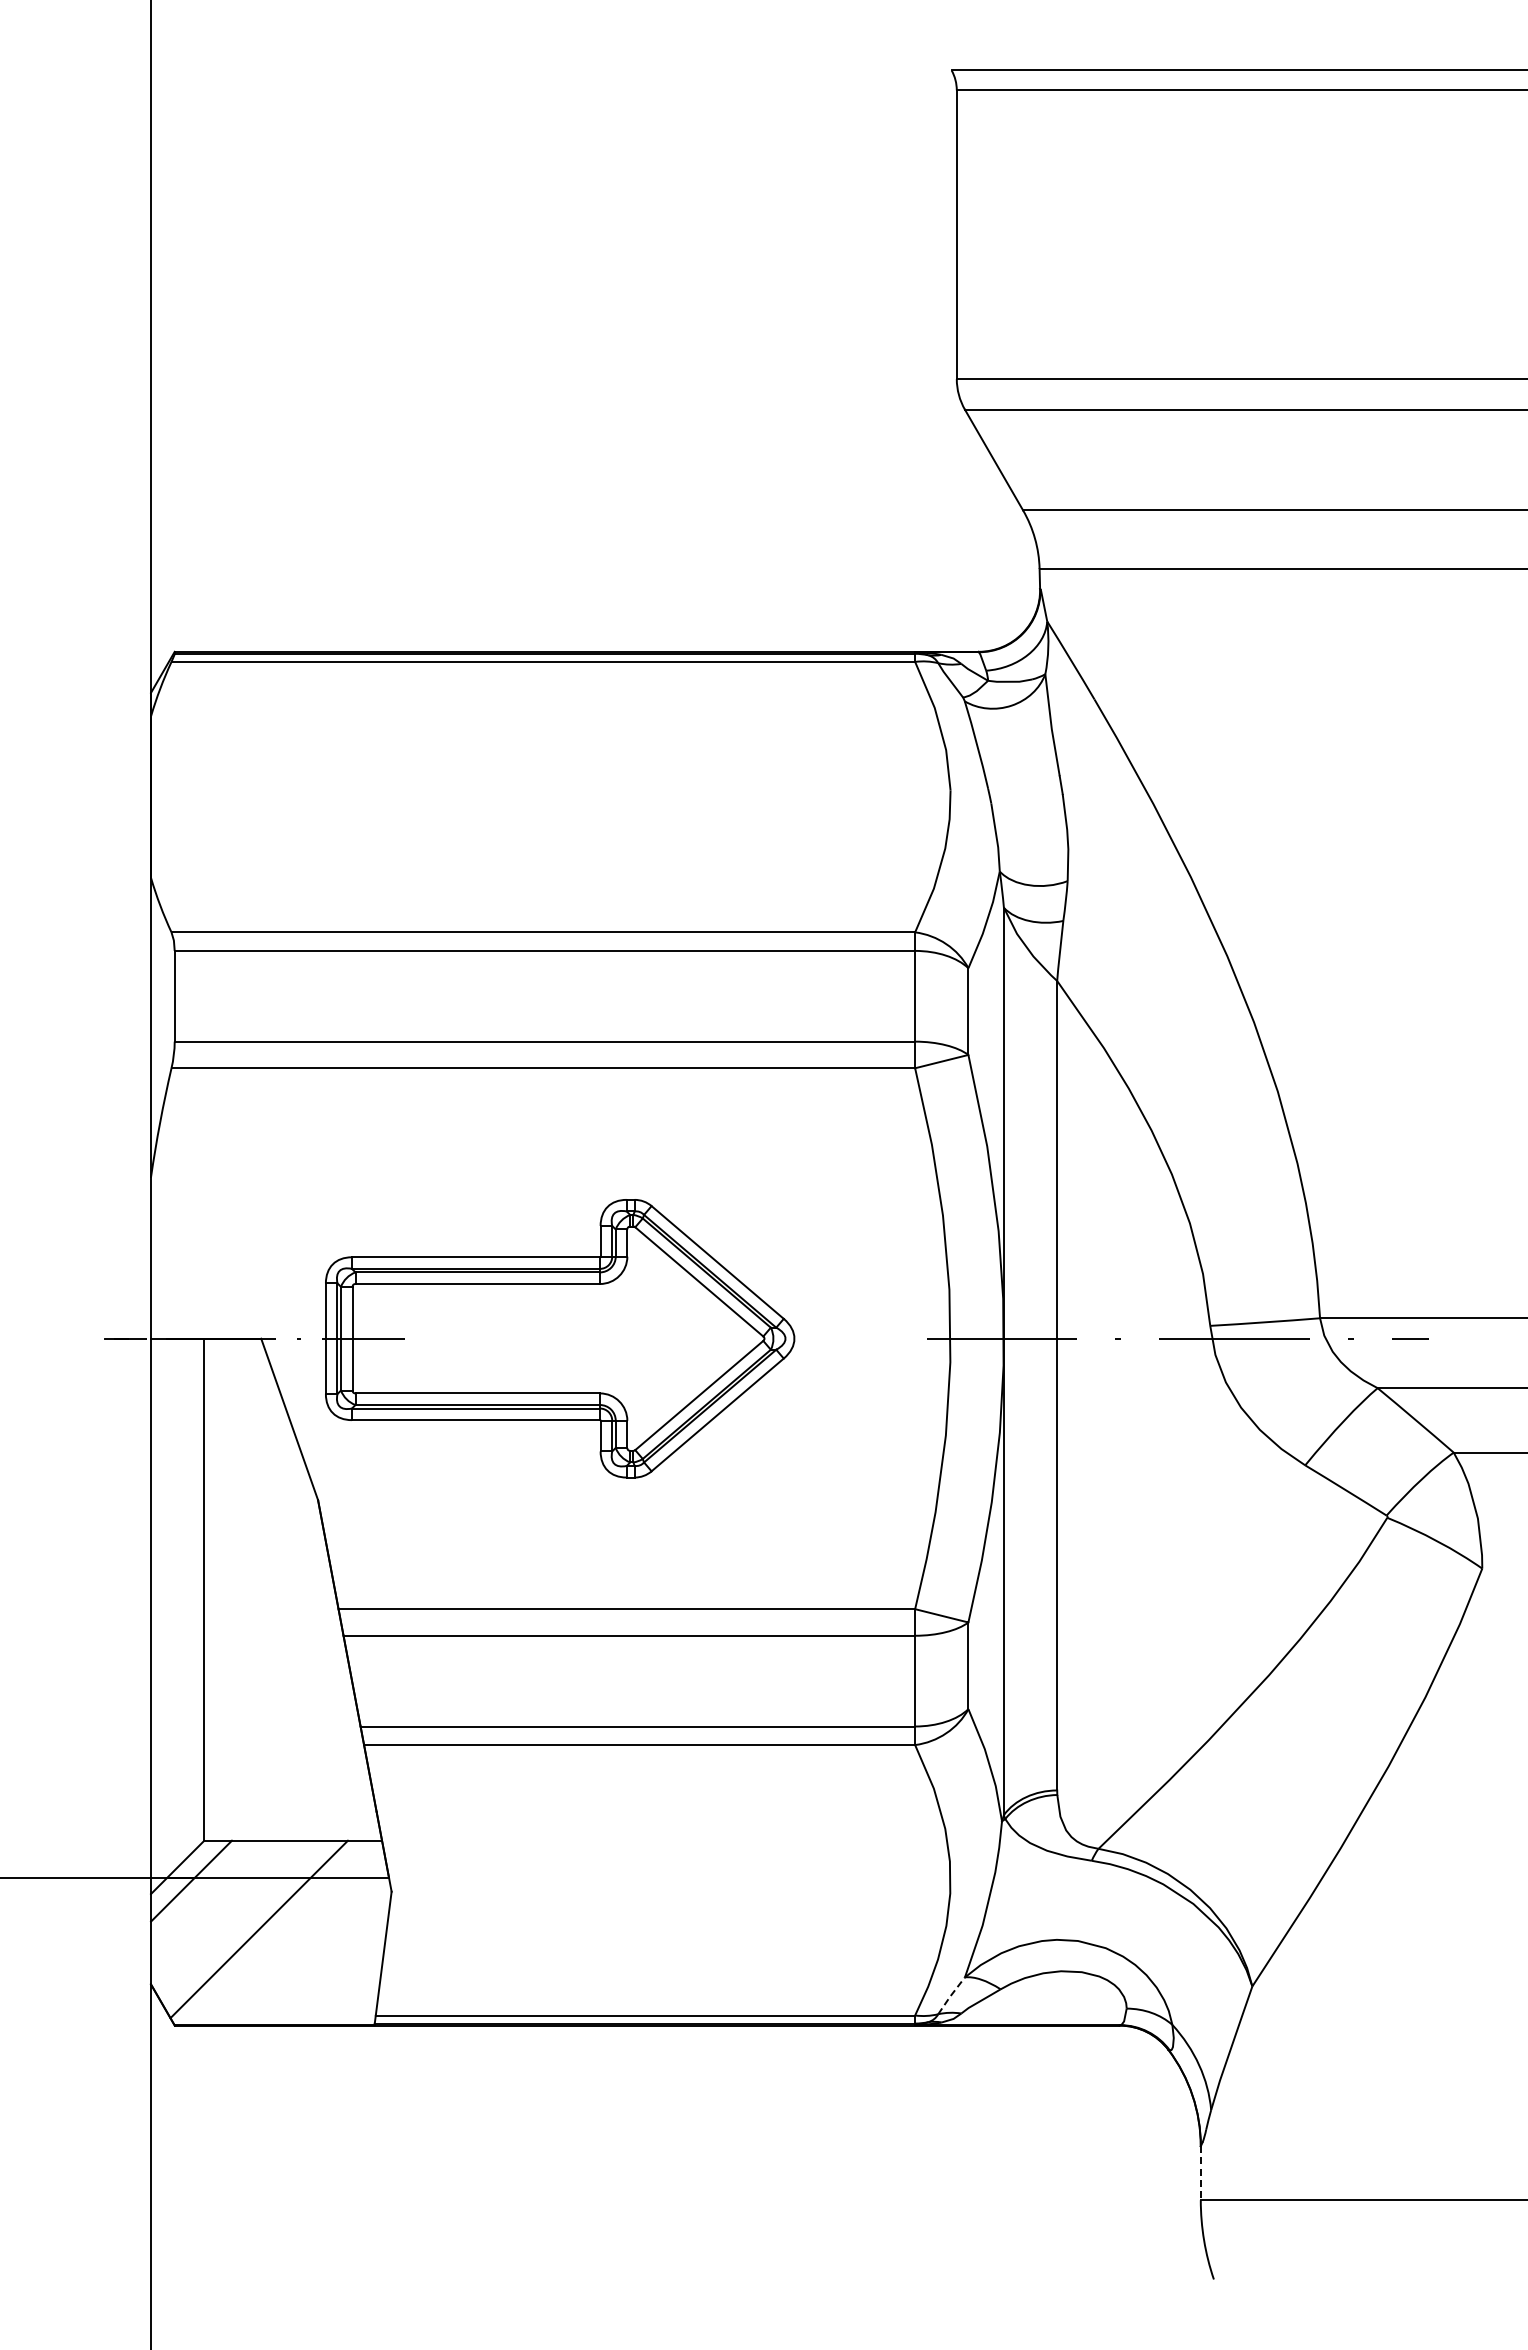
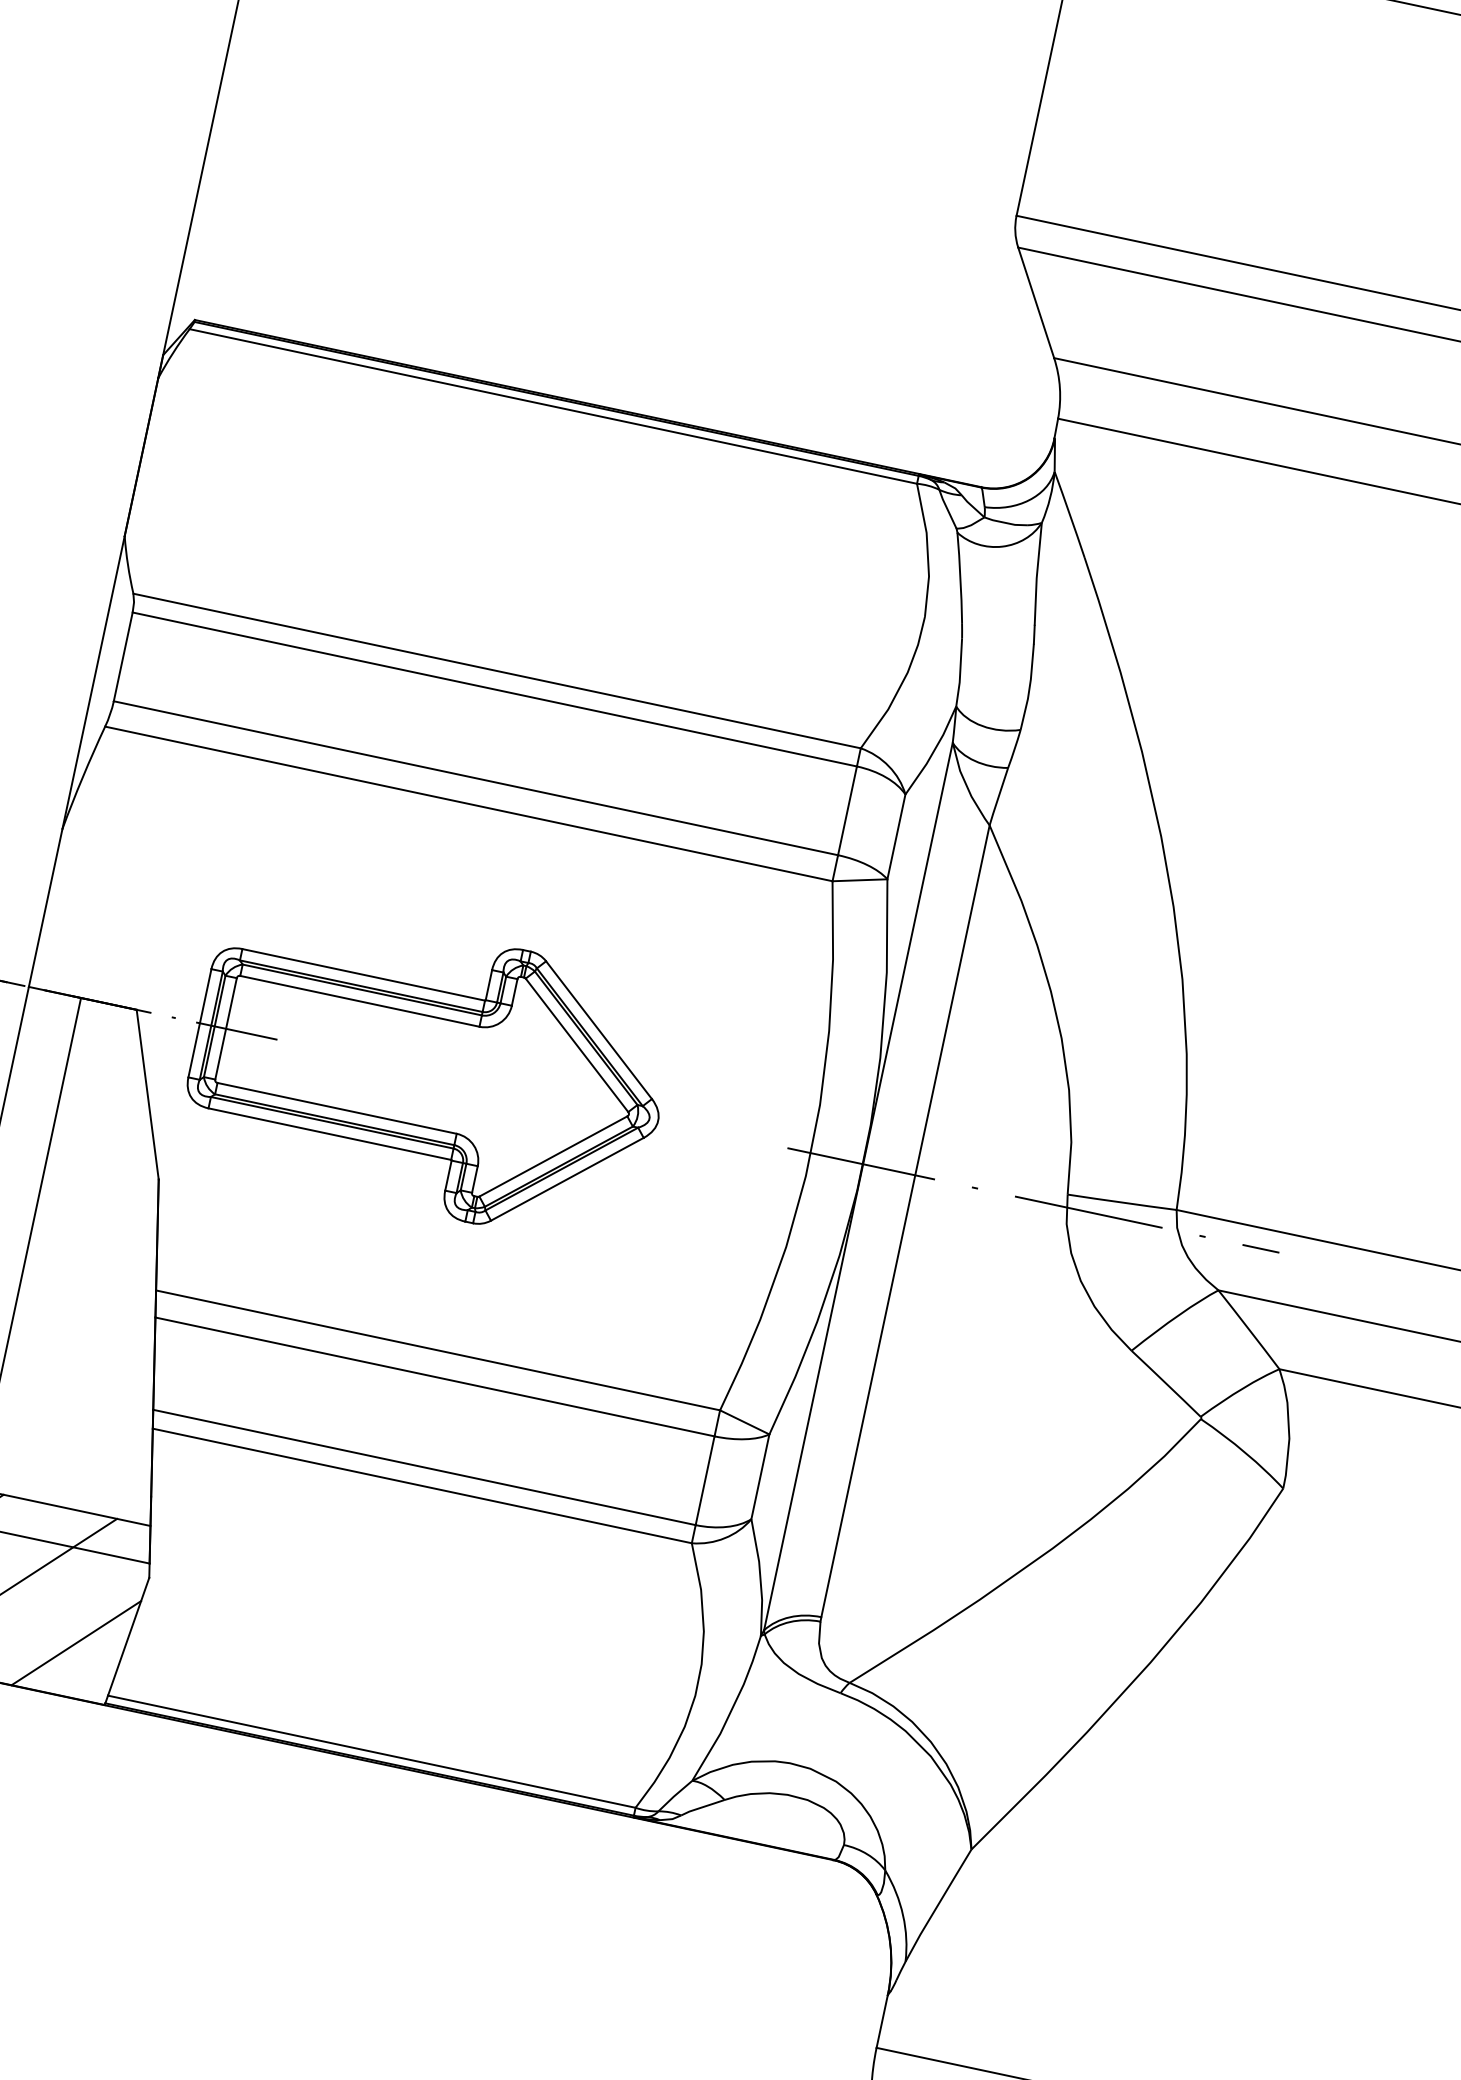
line: (333, 1970) -> (76, 1642), added
line: (950, 1995) -> (674, 1795), dashed -> solid
line: (1200, 2173) -> (881, 2021), dashed -> solid

